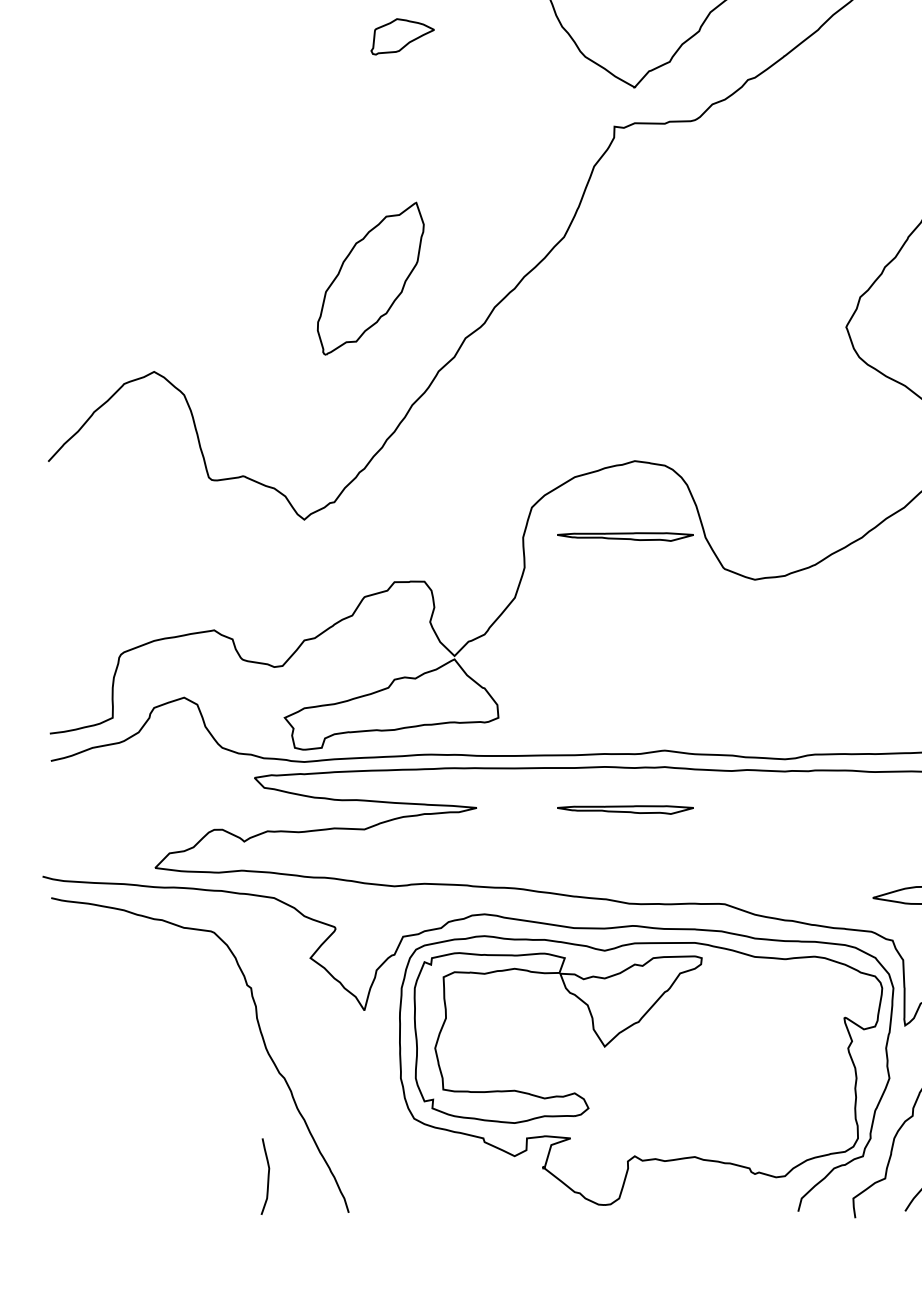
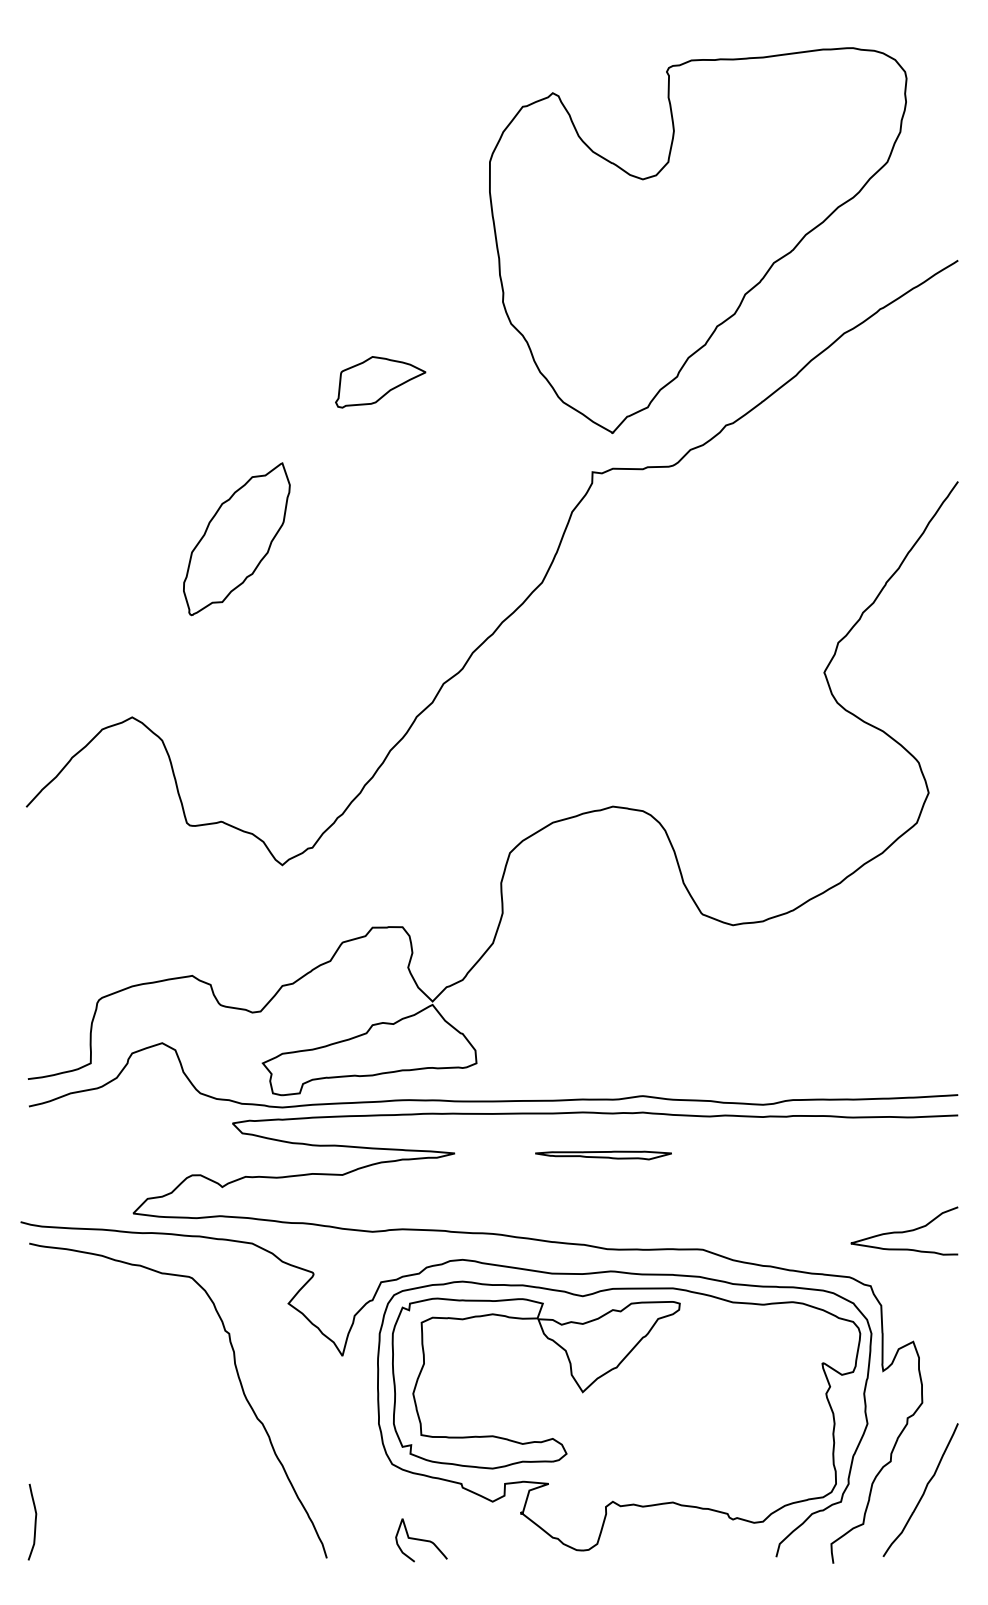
part: (402, 37) -> (380, 382), size x1.43
part: (370, 279) -> (236, 539), moved
part: (625, 537) -> (603, 882), removed
curve: (267, 1176) -> (34, 1521), moved
curve: (443, 1195) -> (421, 1540), added

